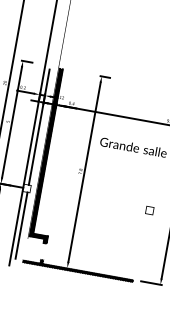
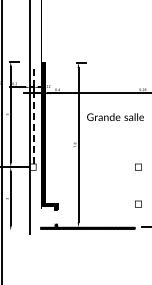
line: (39, 127) -> (34, 114), solid -> dashed
line: (22, 225) -> (34, 198), removed
part: (142, 252) -> (138, 203), added

